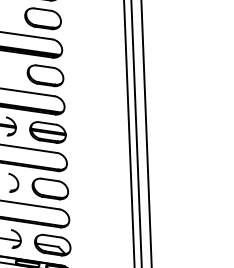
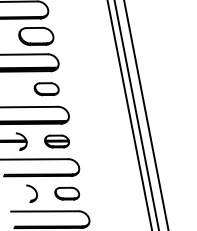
part: (45, 75) -> (46, 88), size x0.7
part: (47, 132) -> (56, 141), size x0.7
part: (49, 188) -> (66, 193), size x0.7

